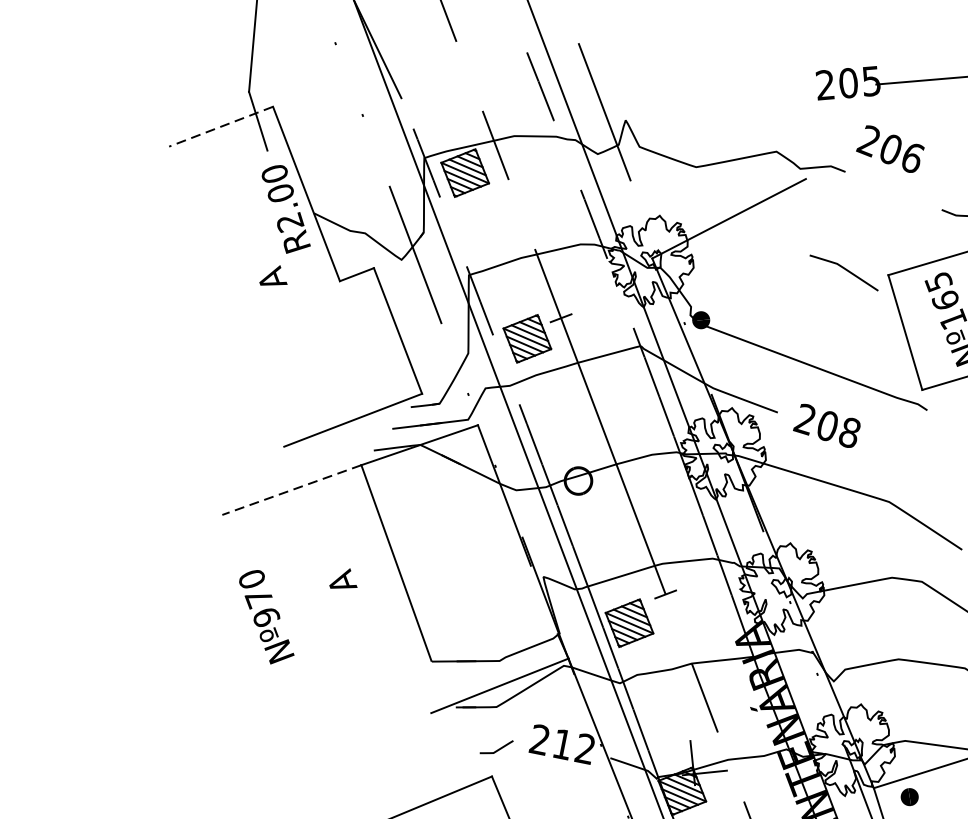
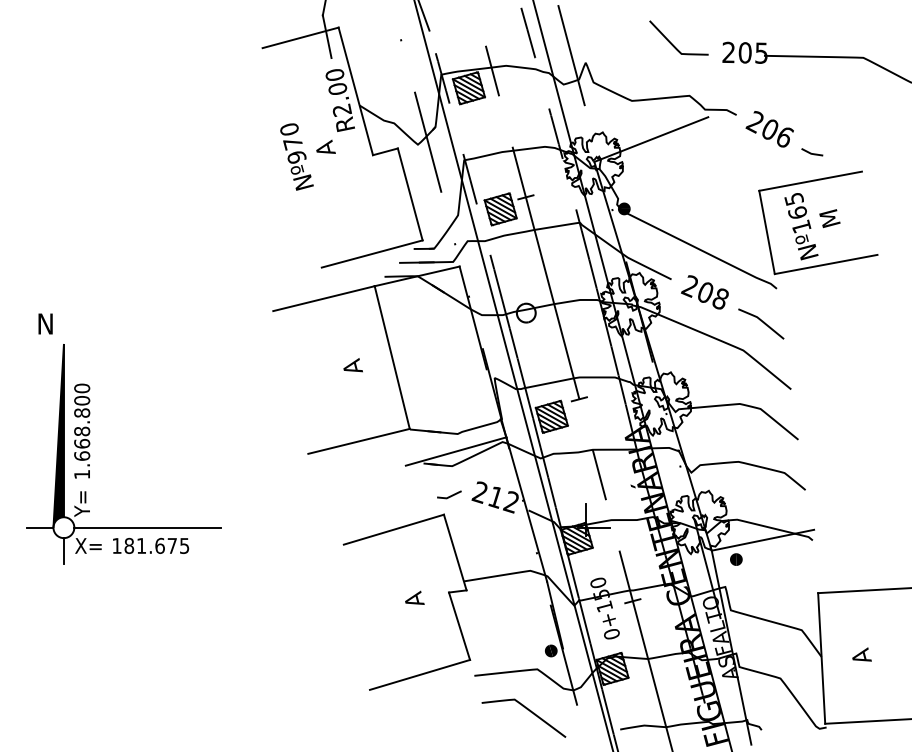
curve: (744, 80) -> (672, 43), added
line: (221, 127) -> (300, 38), dashed -> solid
text: (889, 149) -> (769, 129), moved
curve: (845, 270) -> (762, 322), moved
line: (291, 489) -> (323, 298), dashed -> solid
text: (265, 616) -> (296, 156), moved
line: (360, 684) -> (358, 440), added

